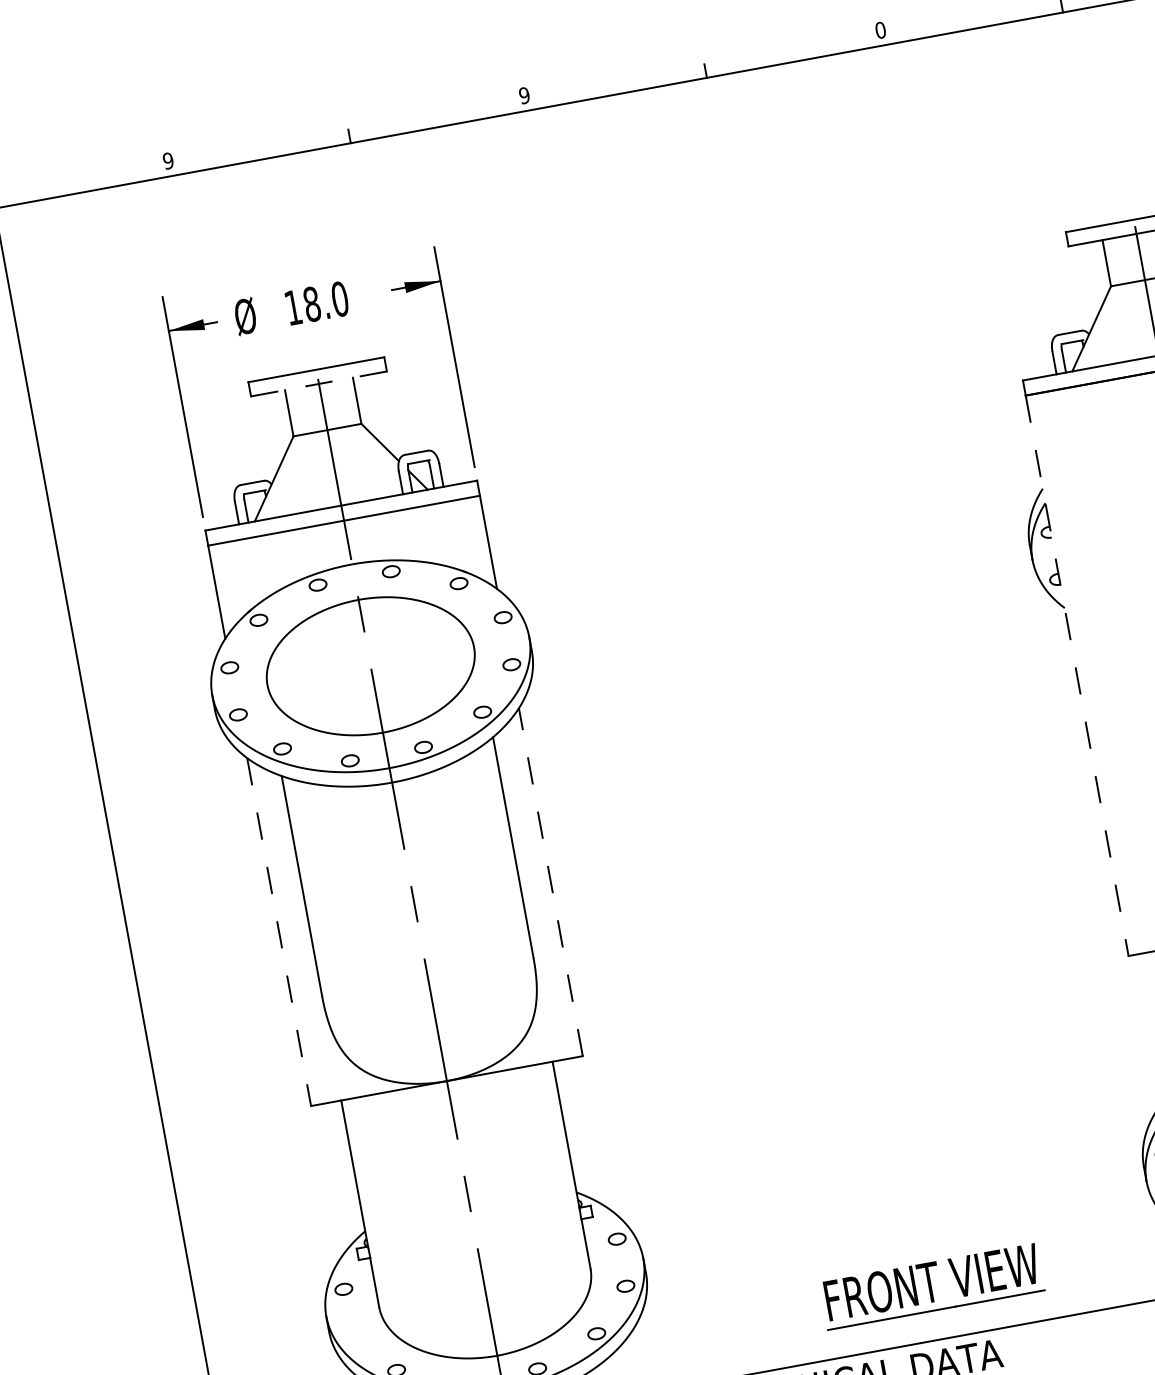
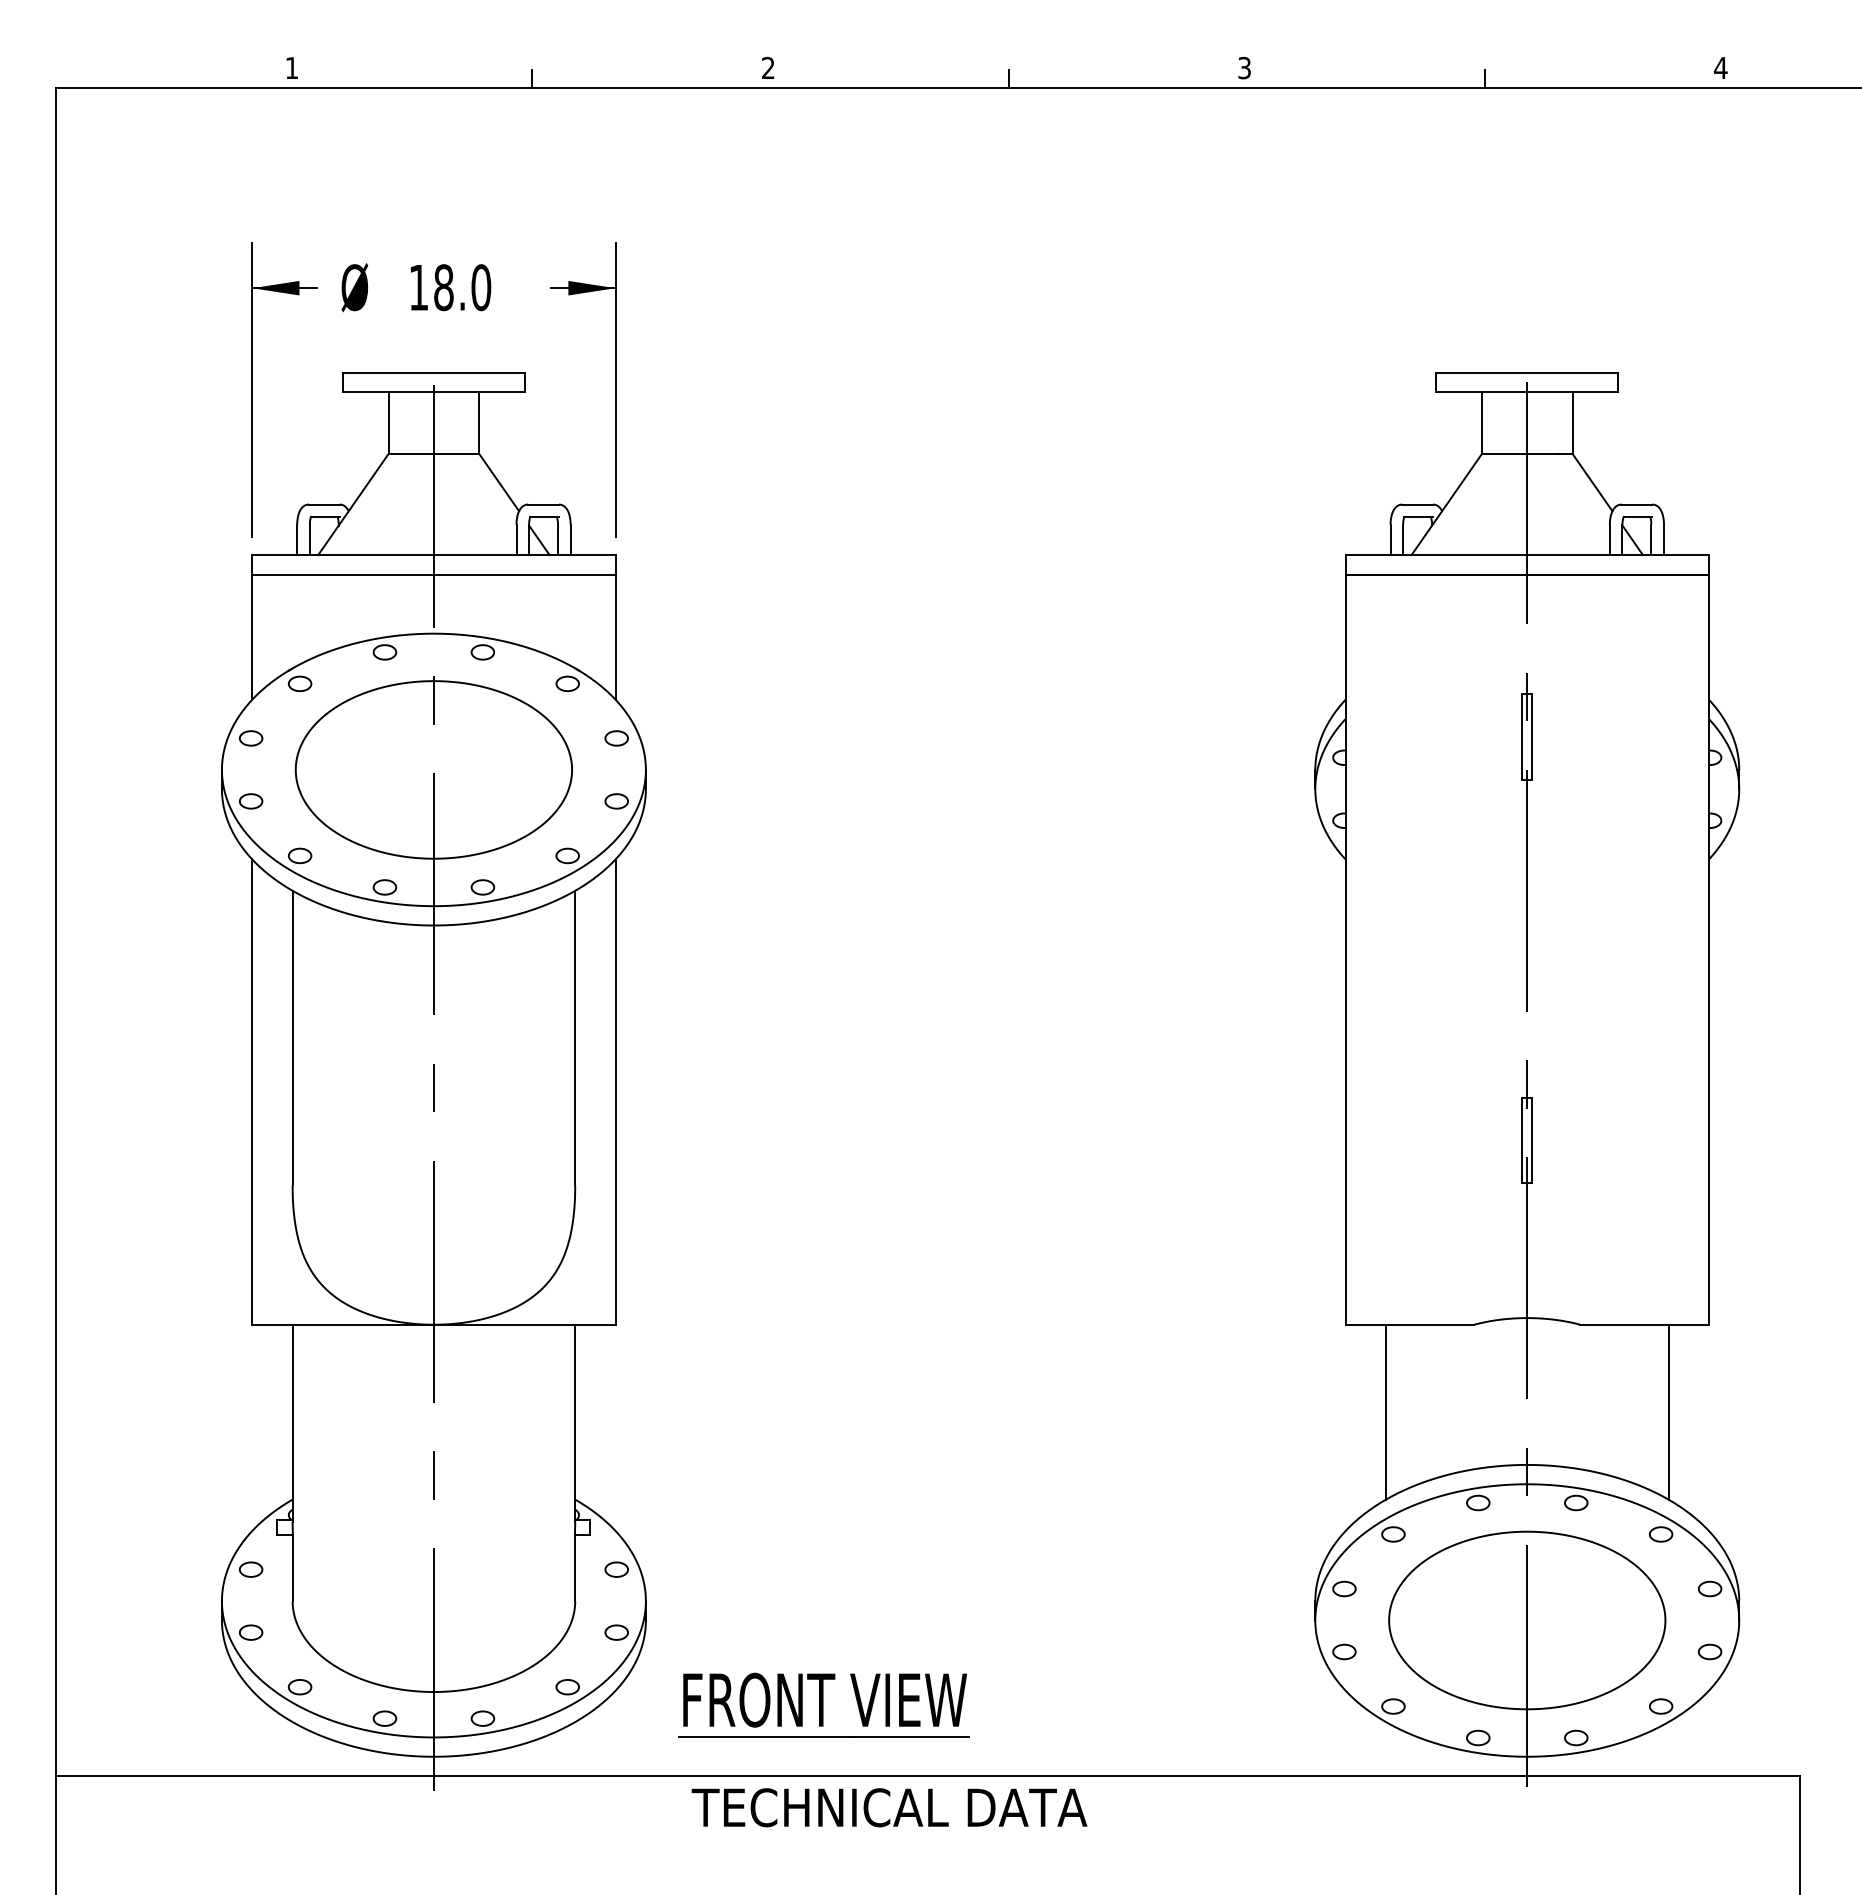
text: (880, 29) -> (1244, 67), 0 -> 3
text: (523, 96) -> (767, 68), 9 -> 2
text: (167, 160) -> (291, 67), 9 -> 1
line: (318, 384) -> (433, 392), dashed -> solid
line: (1077, 675) -> (1345, 949), dashed -> solid
line: (550, 882) -> (615, 1092), dashed -> solid
line: (279, 932) -> (252, 1092), dashed -> solid
part: (931, 1285) -> (823, 1704), moved
part: (352, 1336) -> (251, 1632), added

